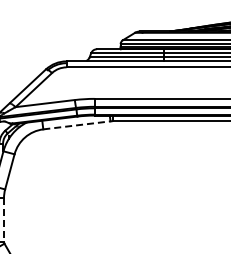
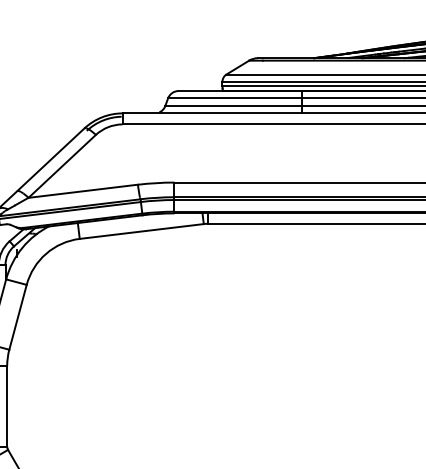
line: (76, 125) -> (141, 231), dashed -> solid
line: (4, 220) -> (8, 407), dashed -> solid

